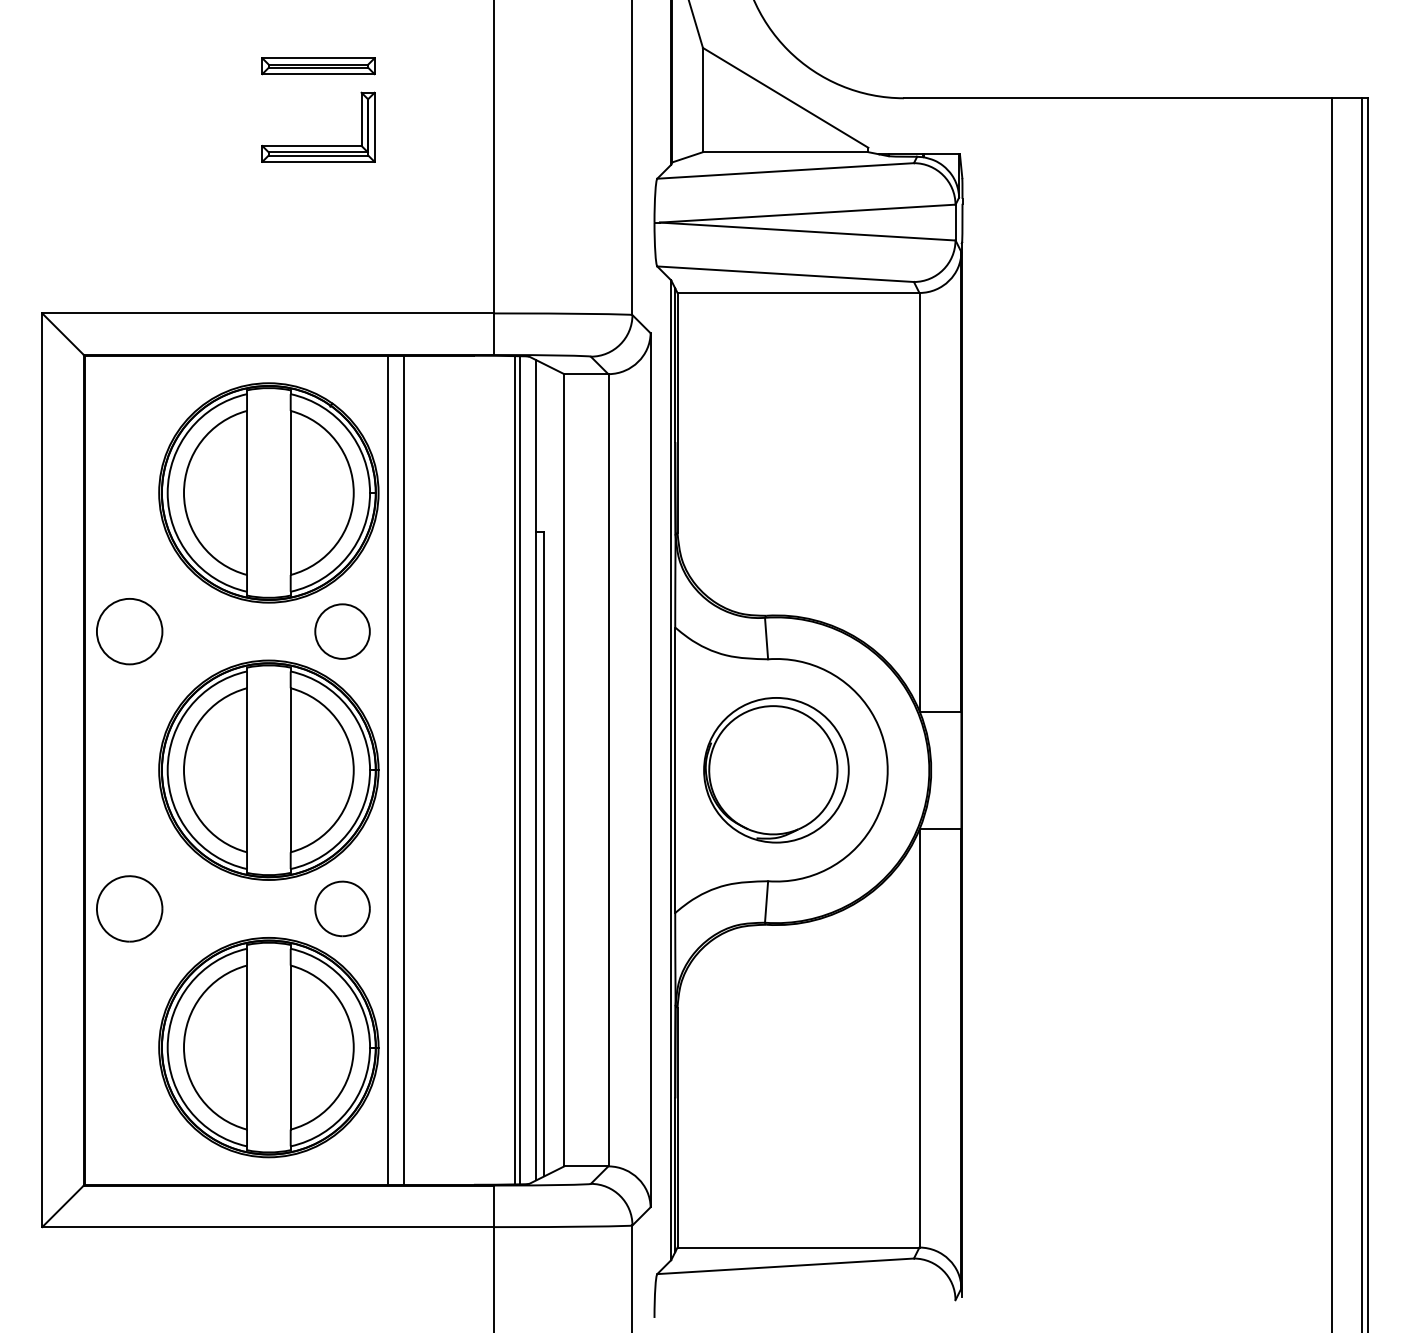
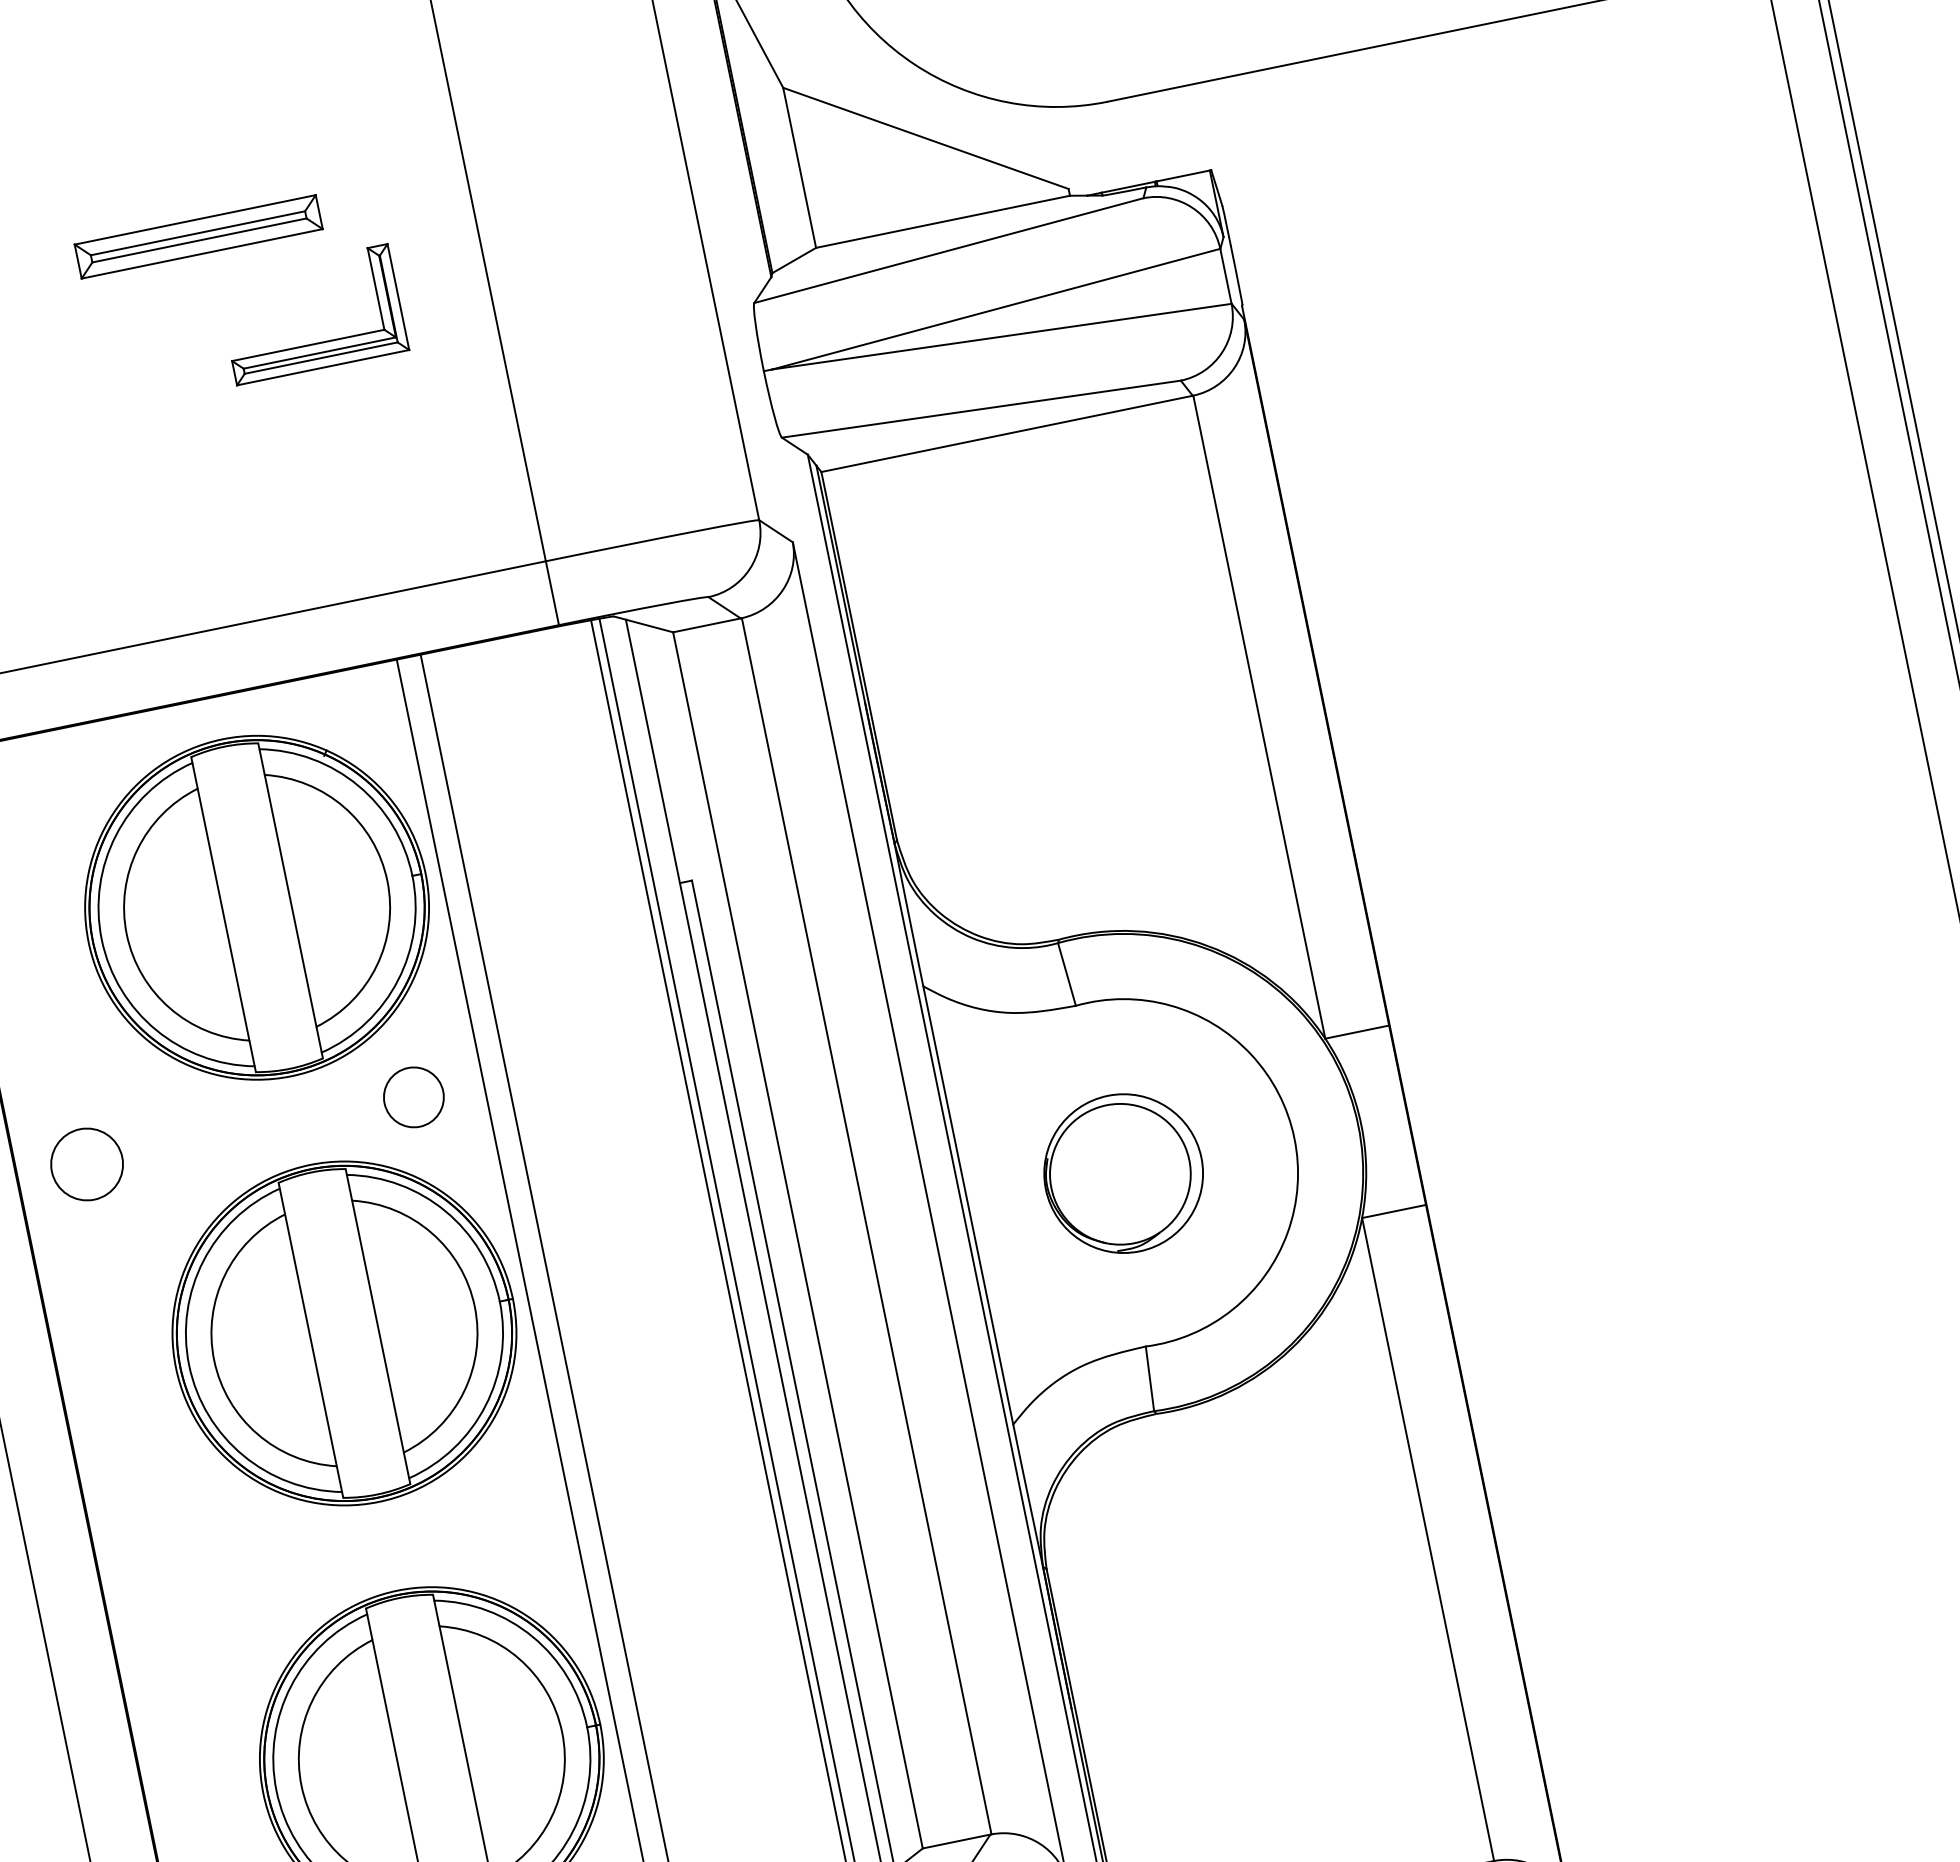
part: (318, 66) -> (198, 237), size x1.4
part: (318, 145) -> (318, 342), moved
circle: (129, 631) -> (86, 1164), size x0.7
circle: (342, 631) -> (413, 1097), size x0.7
part: (776, 770) -> (1123, 1173), size x0.7
part: (129, 908) -> (174, 1589), removed
part: (342, 908) -> (501, 1522), removed

